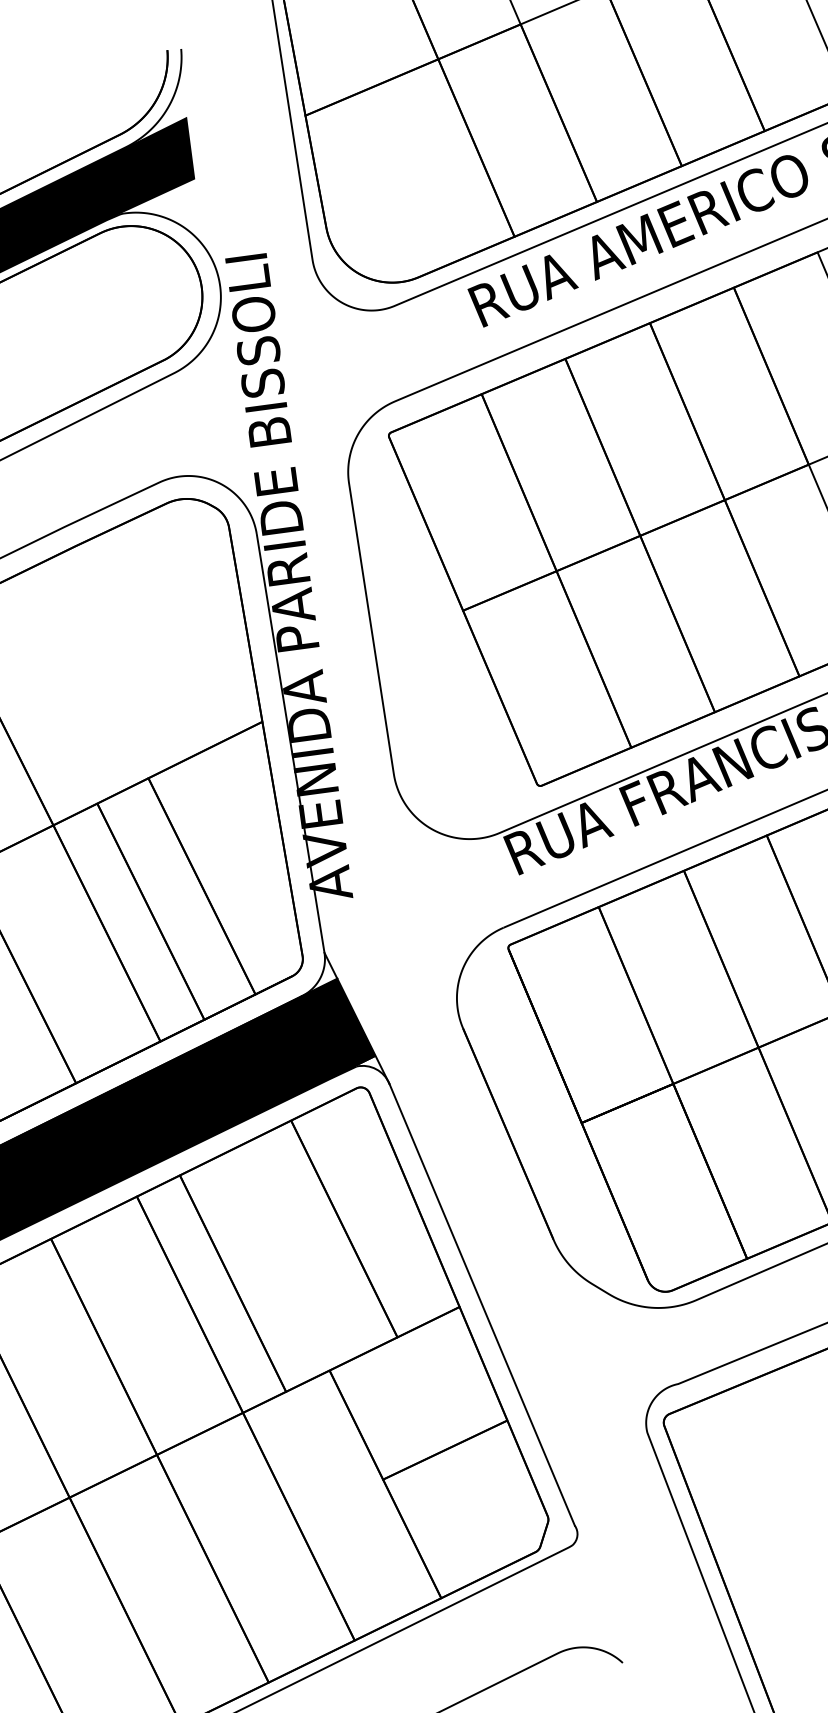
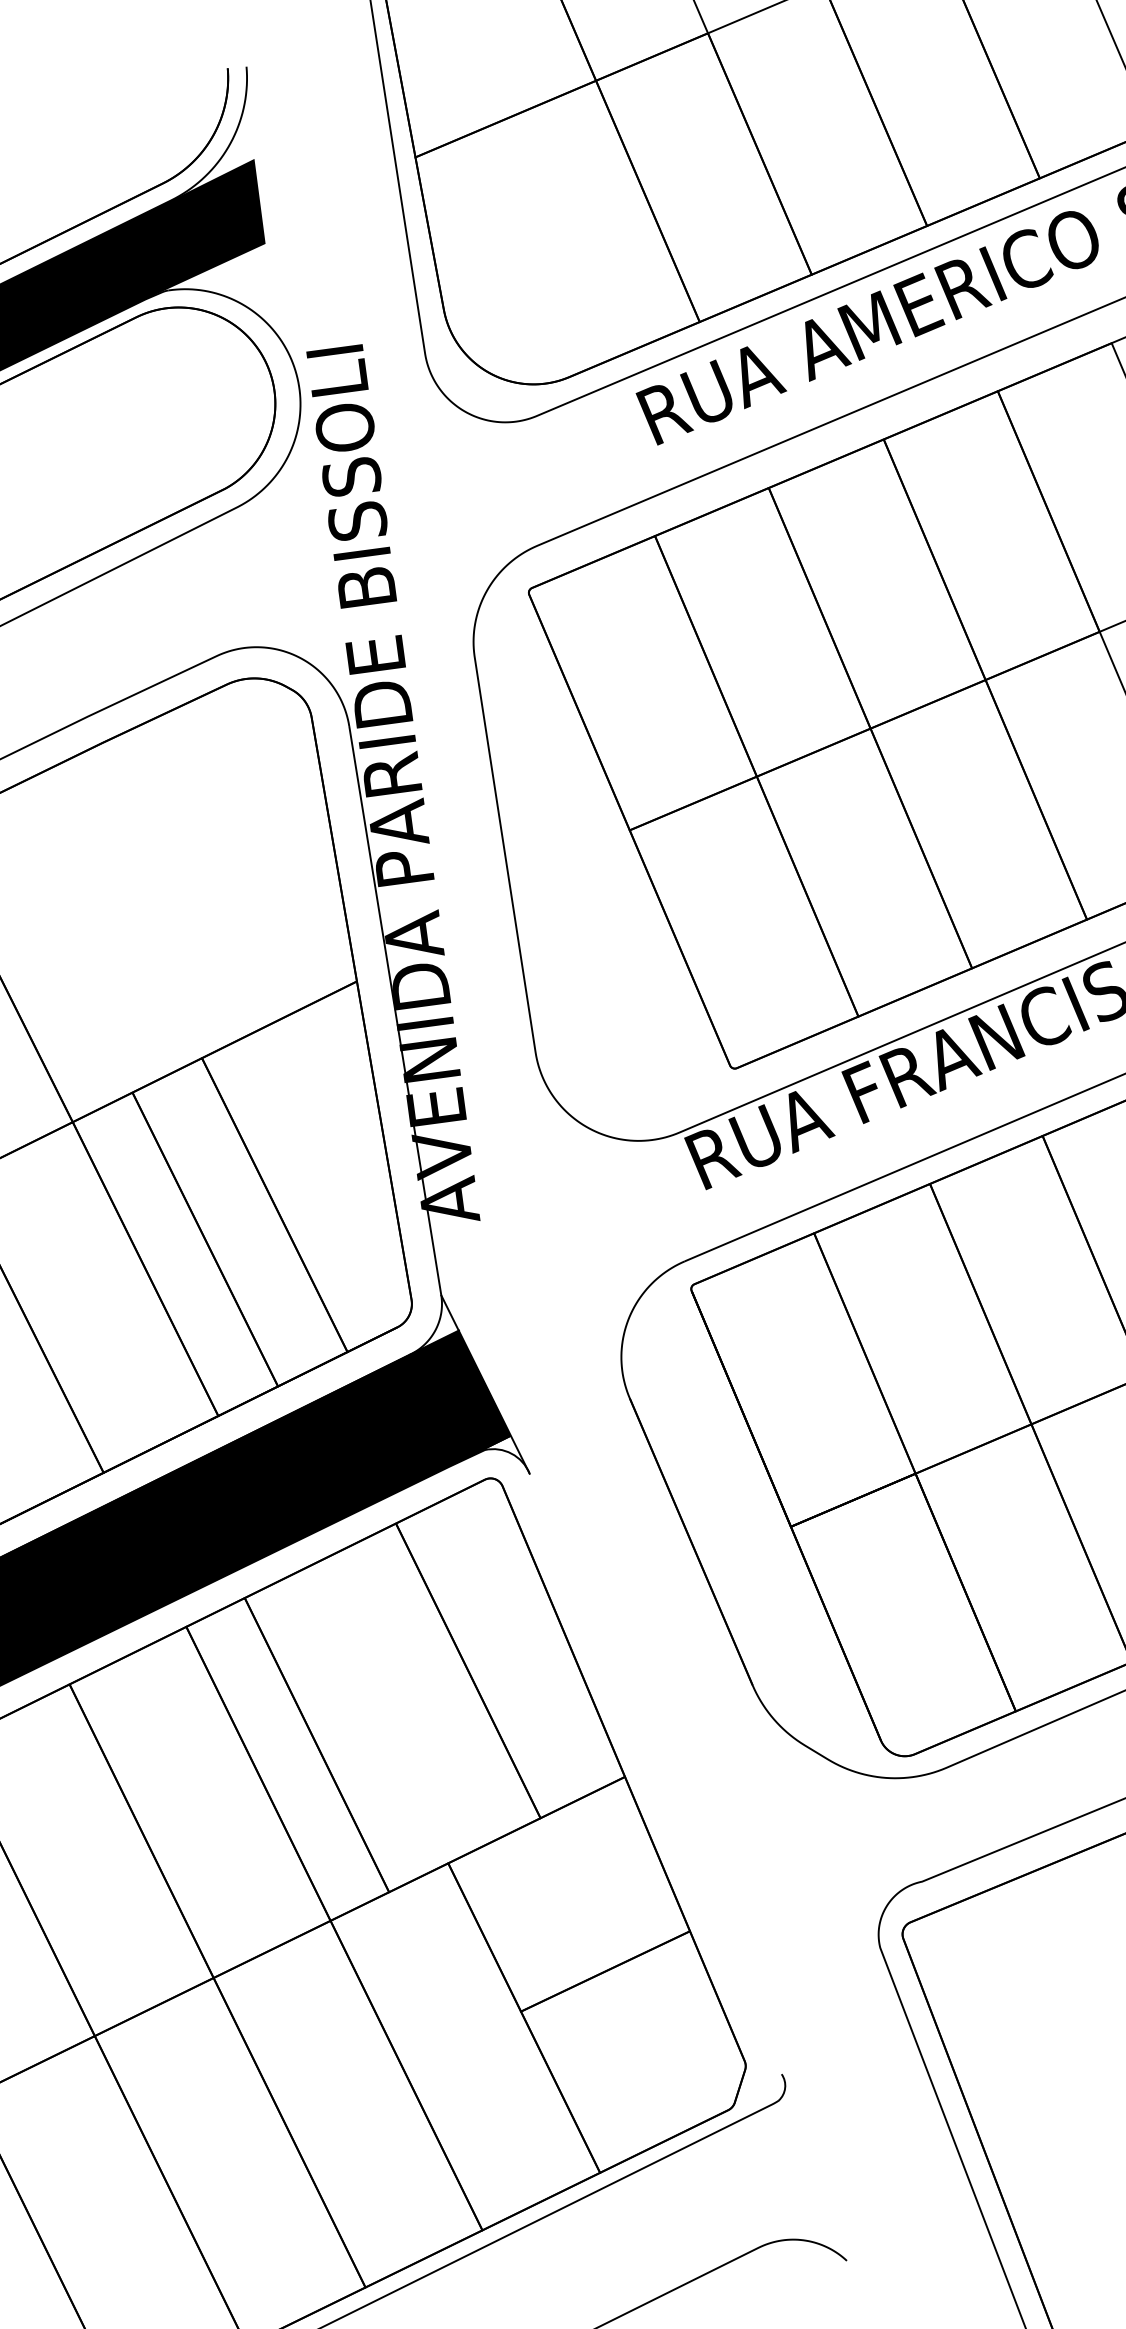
line: (482, 1304) -> (655, 1773), removed

